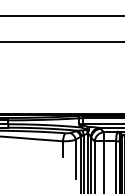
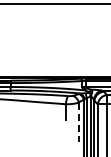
line: (75, 159) -> (78, 122), solid -> dashed

